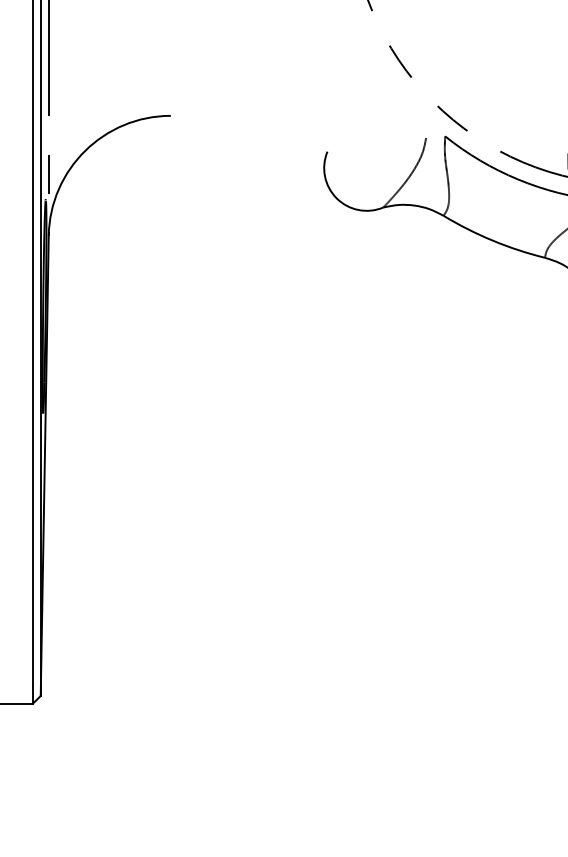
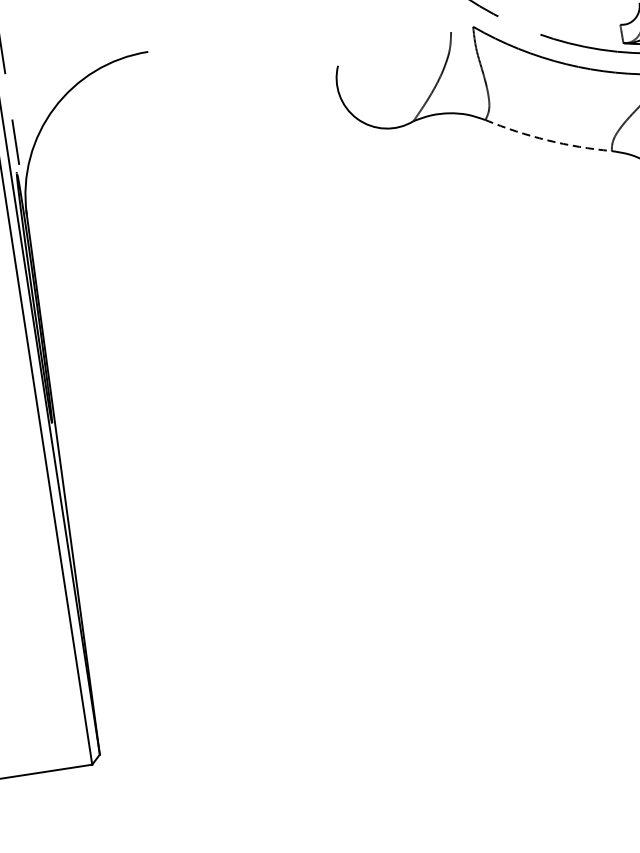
arc: (492, 240) -> (547, 140), solid -> dashed

